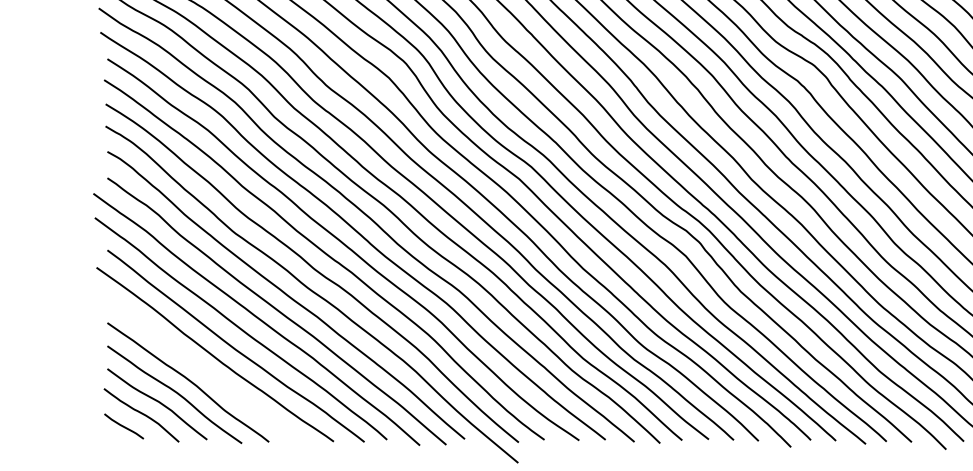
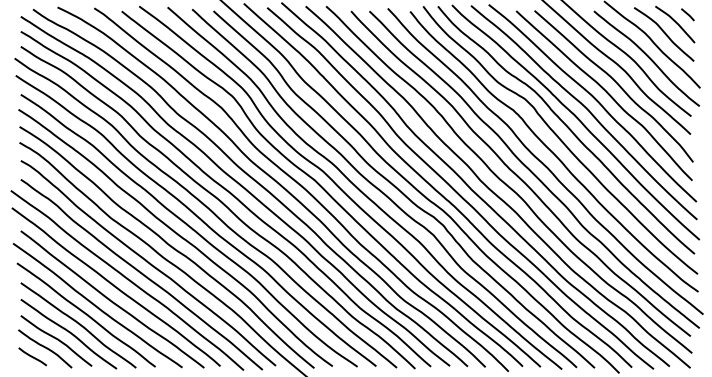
curve: (198, 367) -> (85, 314), added

